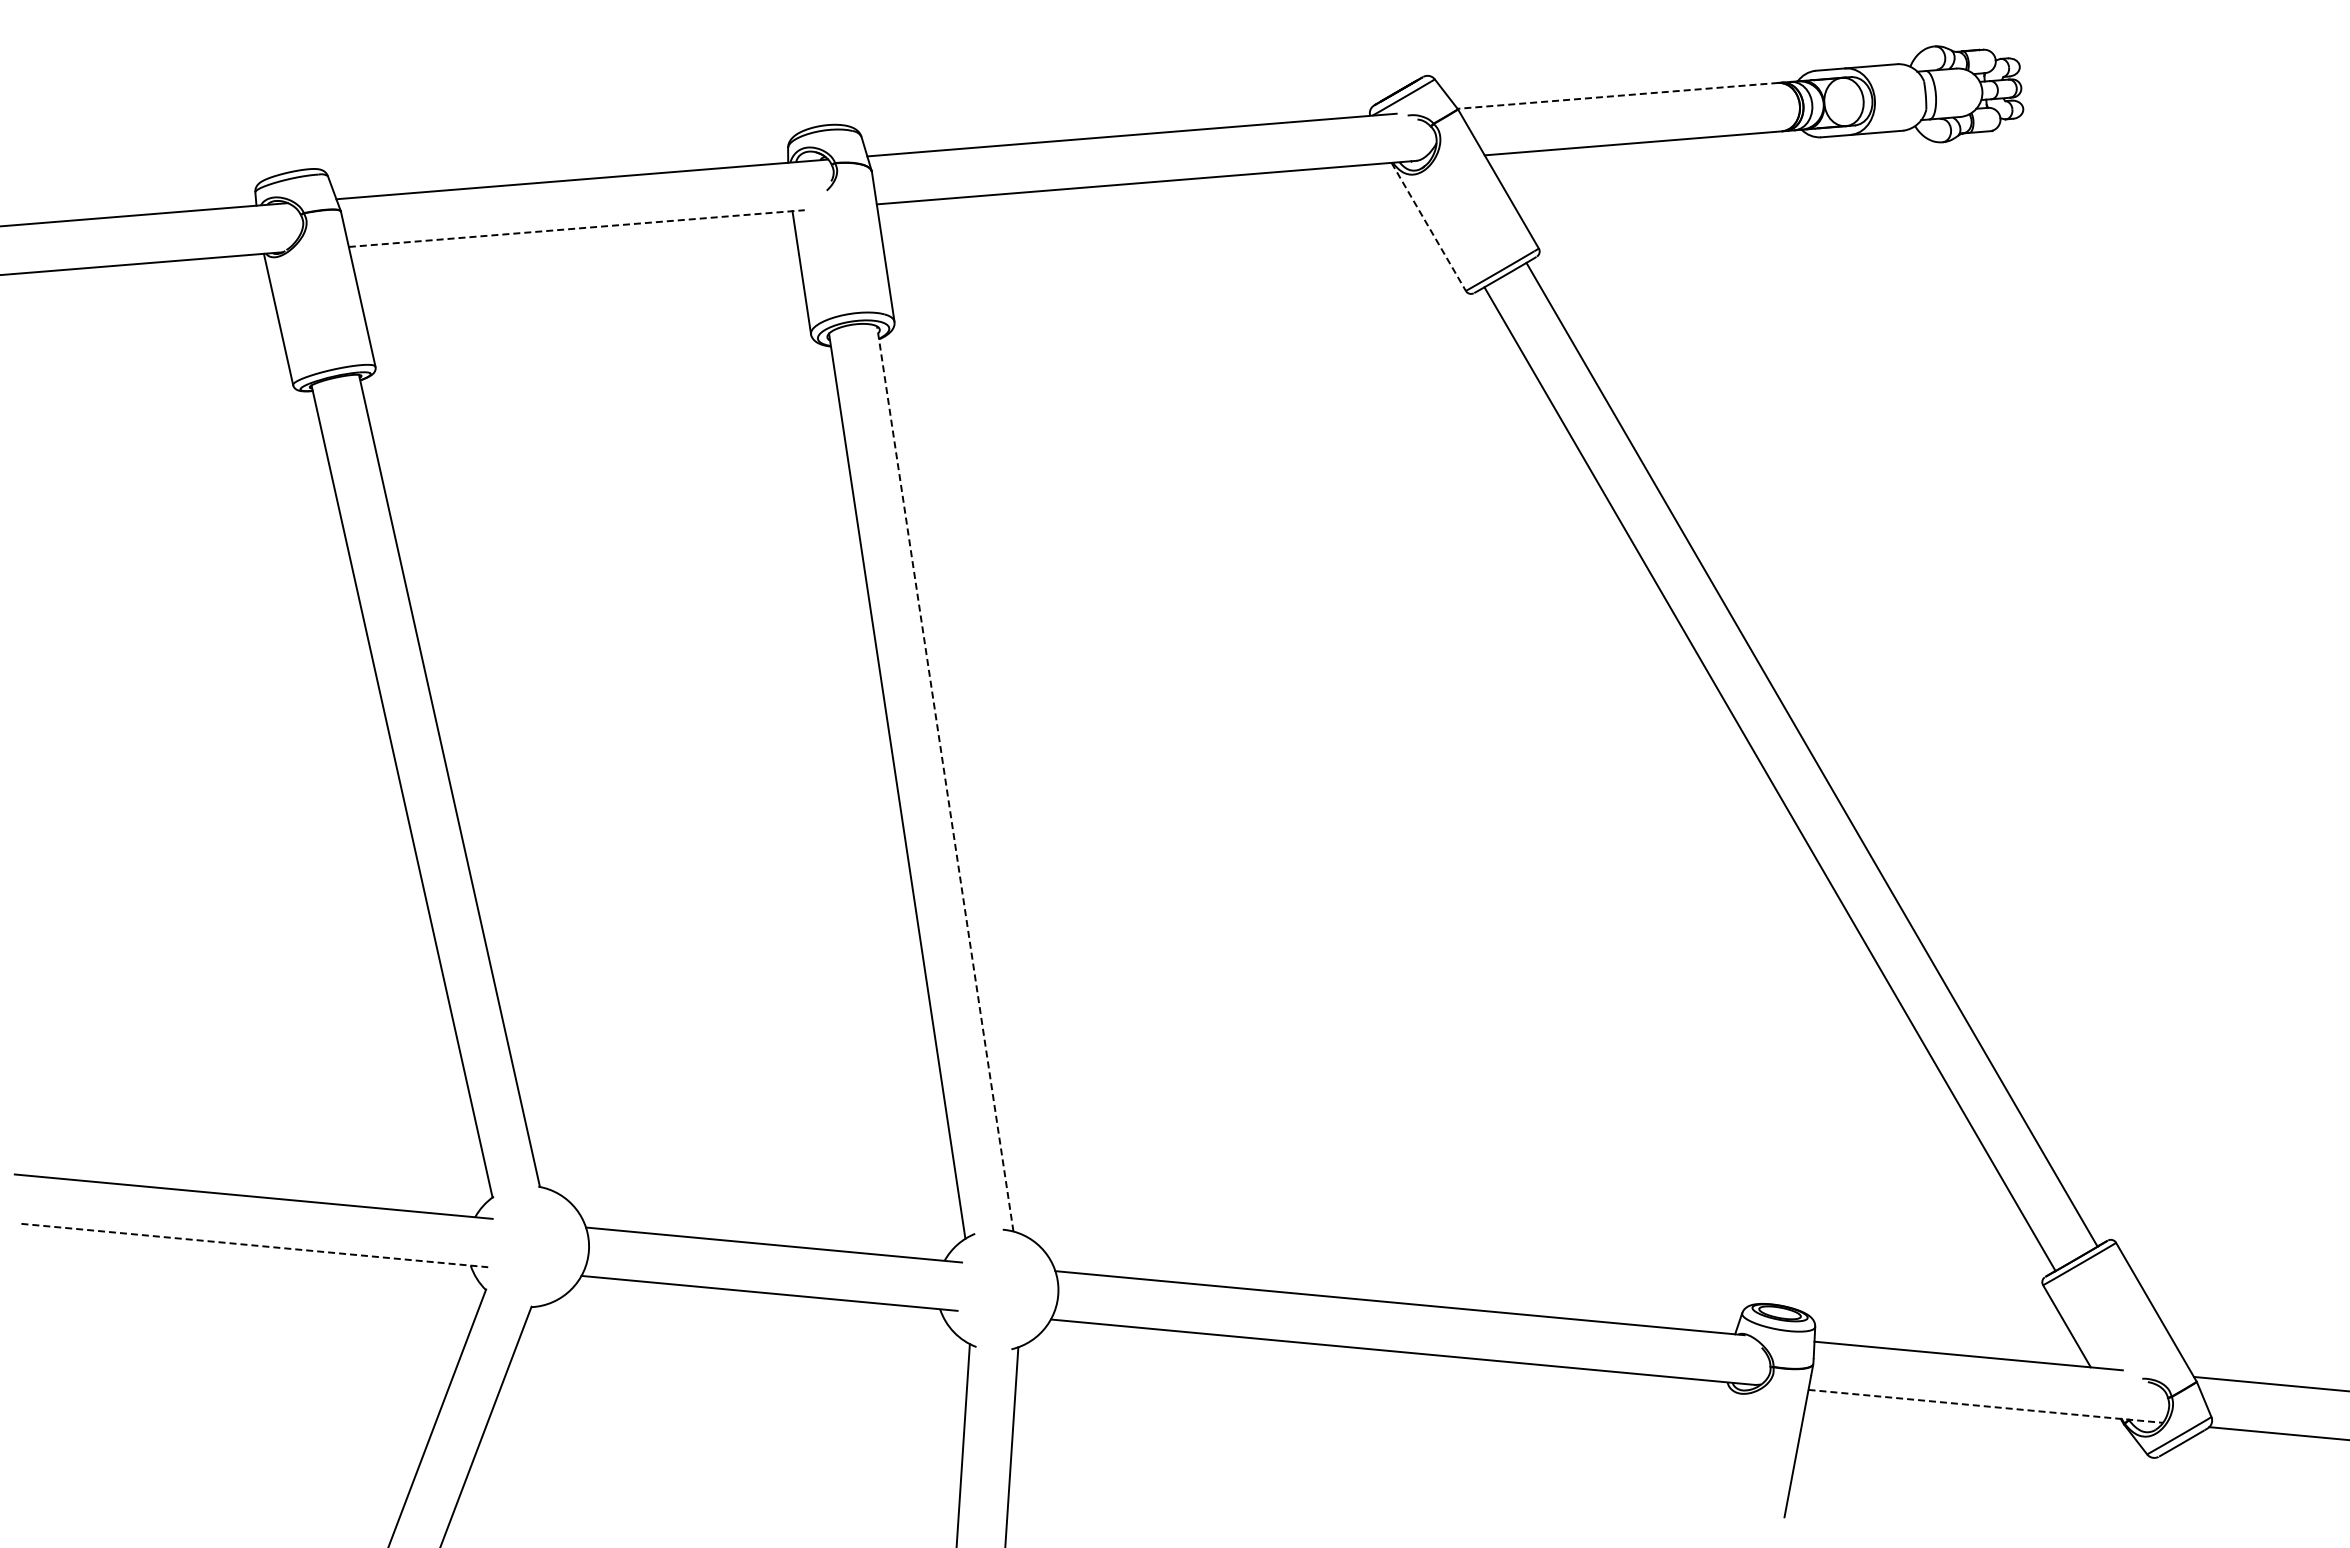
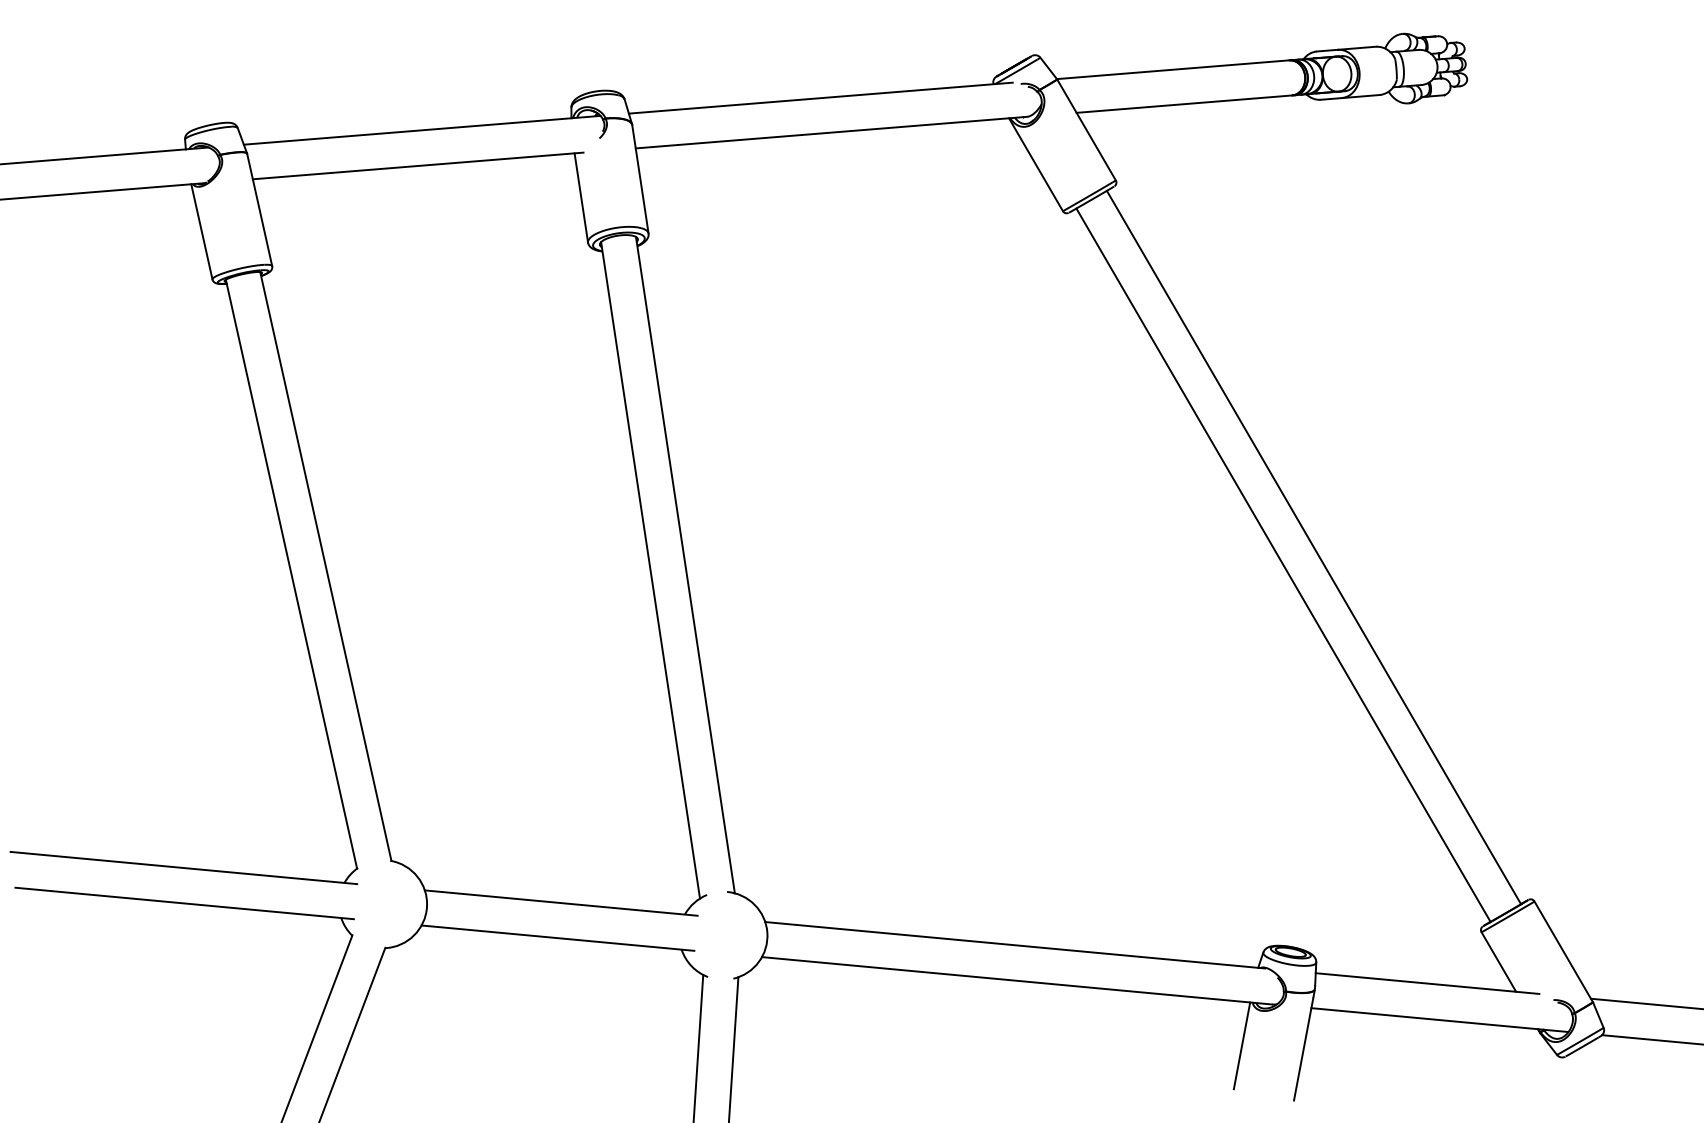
line: (1617, 95) -> (1172, 69), dashed -> solid
line: (1428, 227) -> (1035, 165), dashed -> solid
line: (576, 228) -> (417, 165), dashed -> solid
line: (945, 778) -> (685, 564), dashed -> solid
line: (255, 1245) -> (185, 903), dashed -> solid
line: (1985, 1406) -> (1439, 1020), dashed -> solid
line: (1712, 1441) -> (1241, 1045), added

